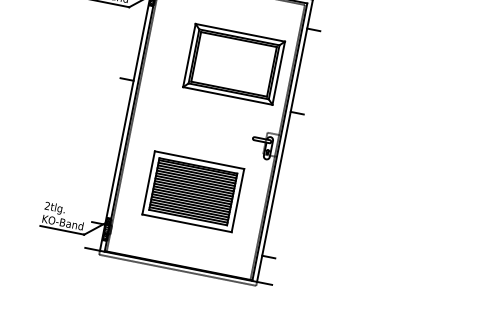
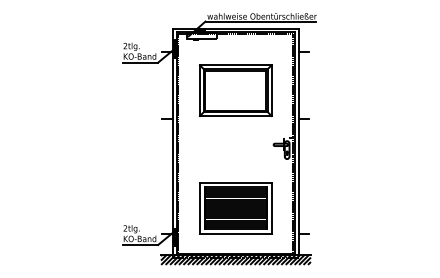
part: (233, 64) -> (235, 90), moved
part: (192, 192) -> (235, 208), moved
hatch: (177, 271) -> (235, 259), added

